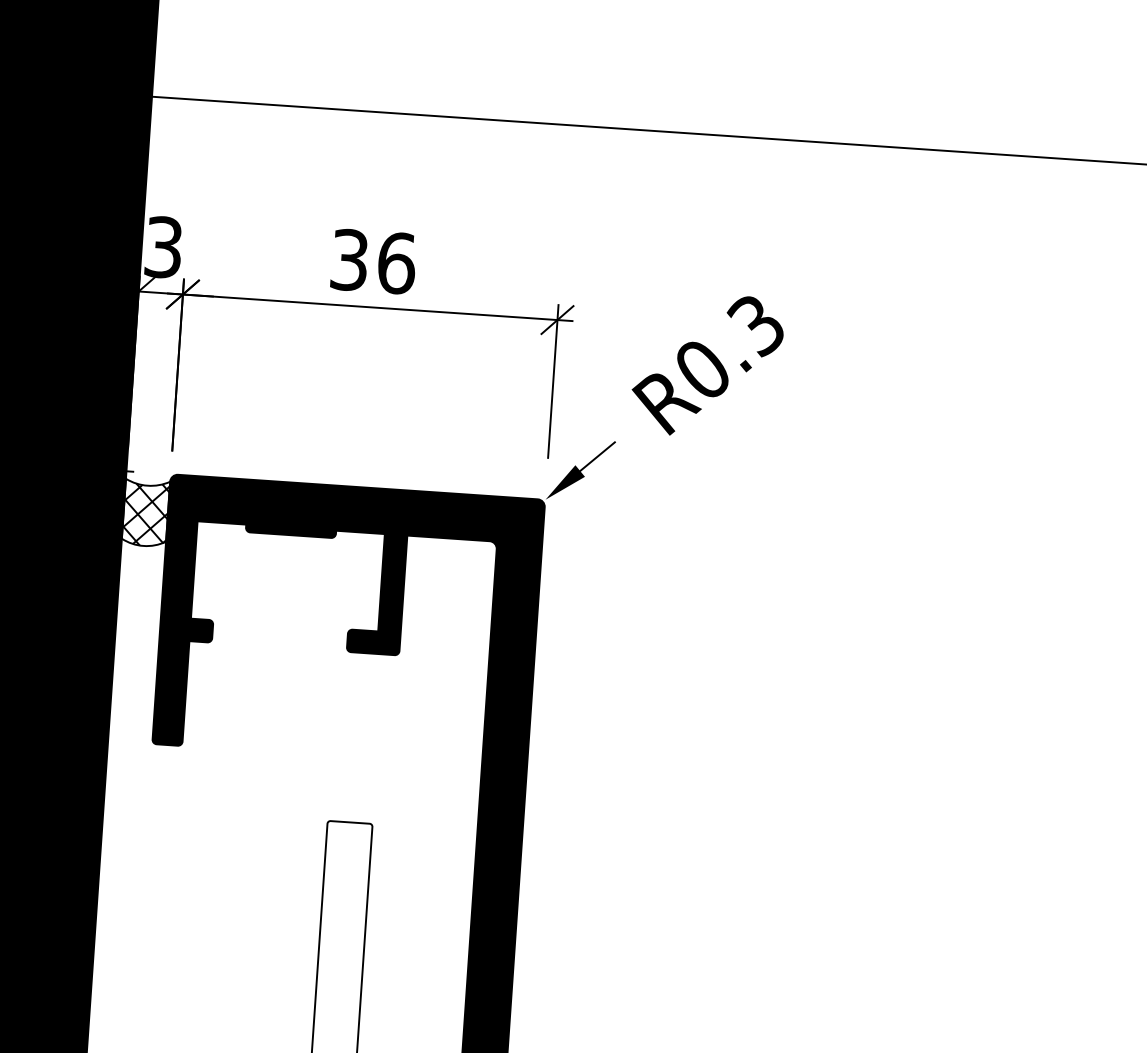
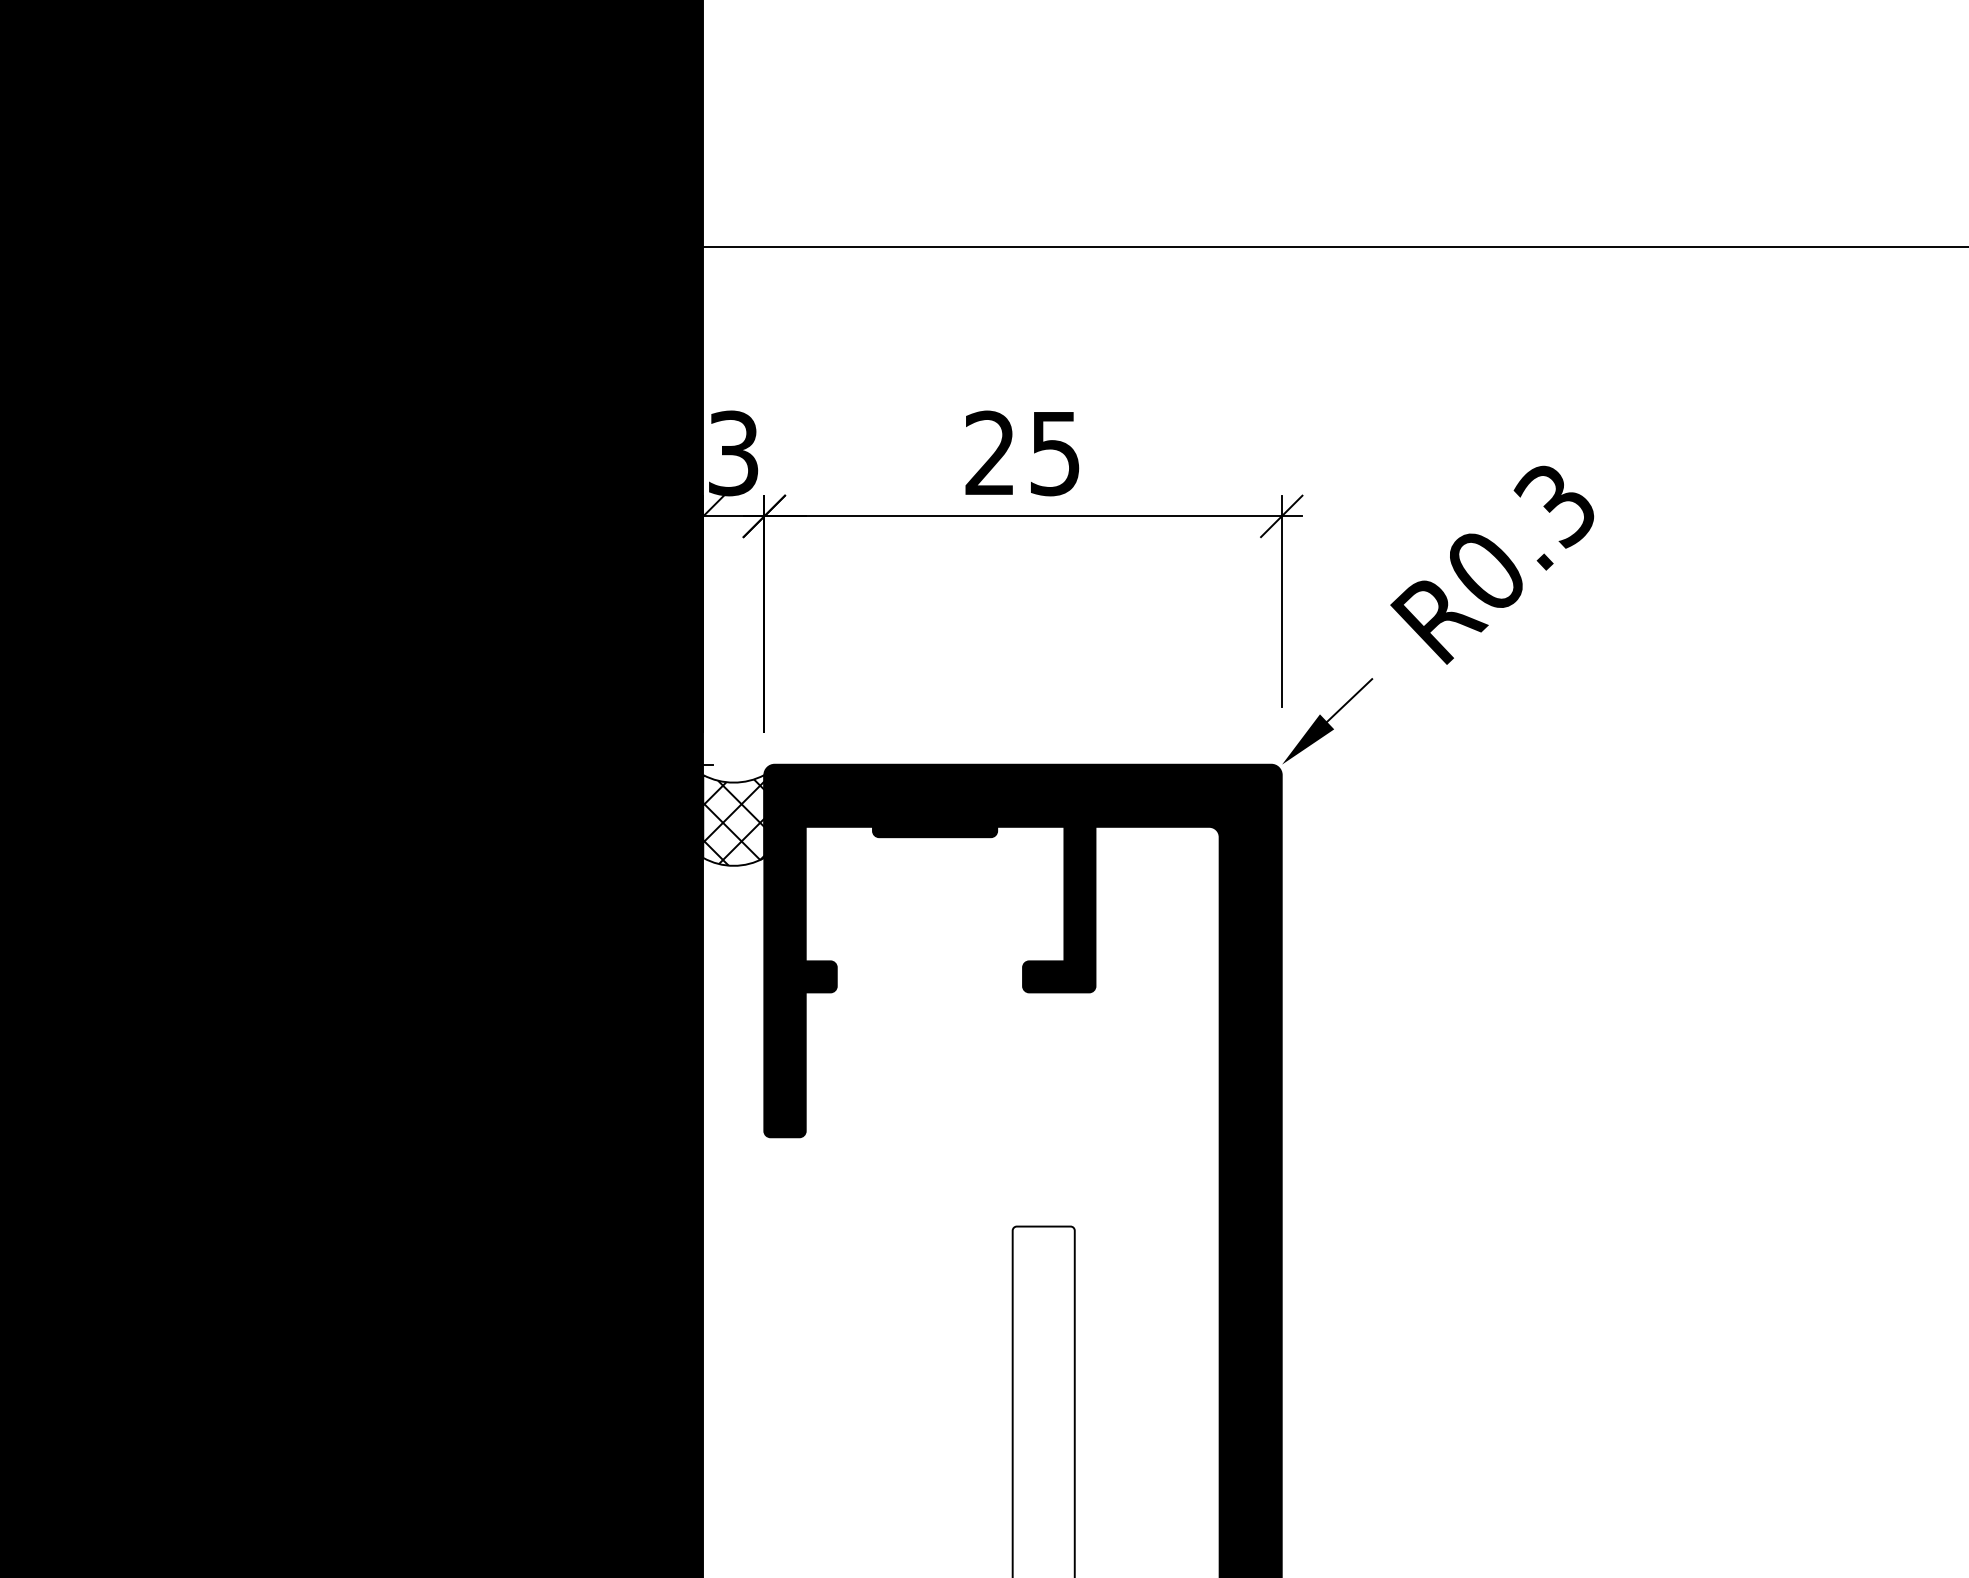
text: (373, 261) -> (1023, 453), 36 -> 25

